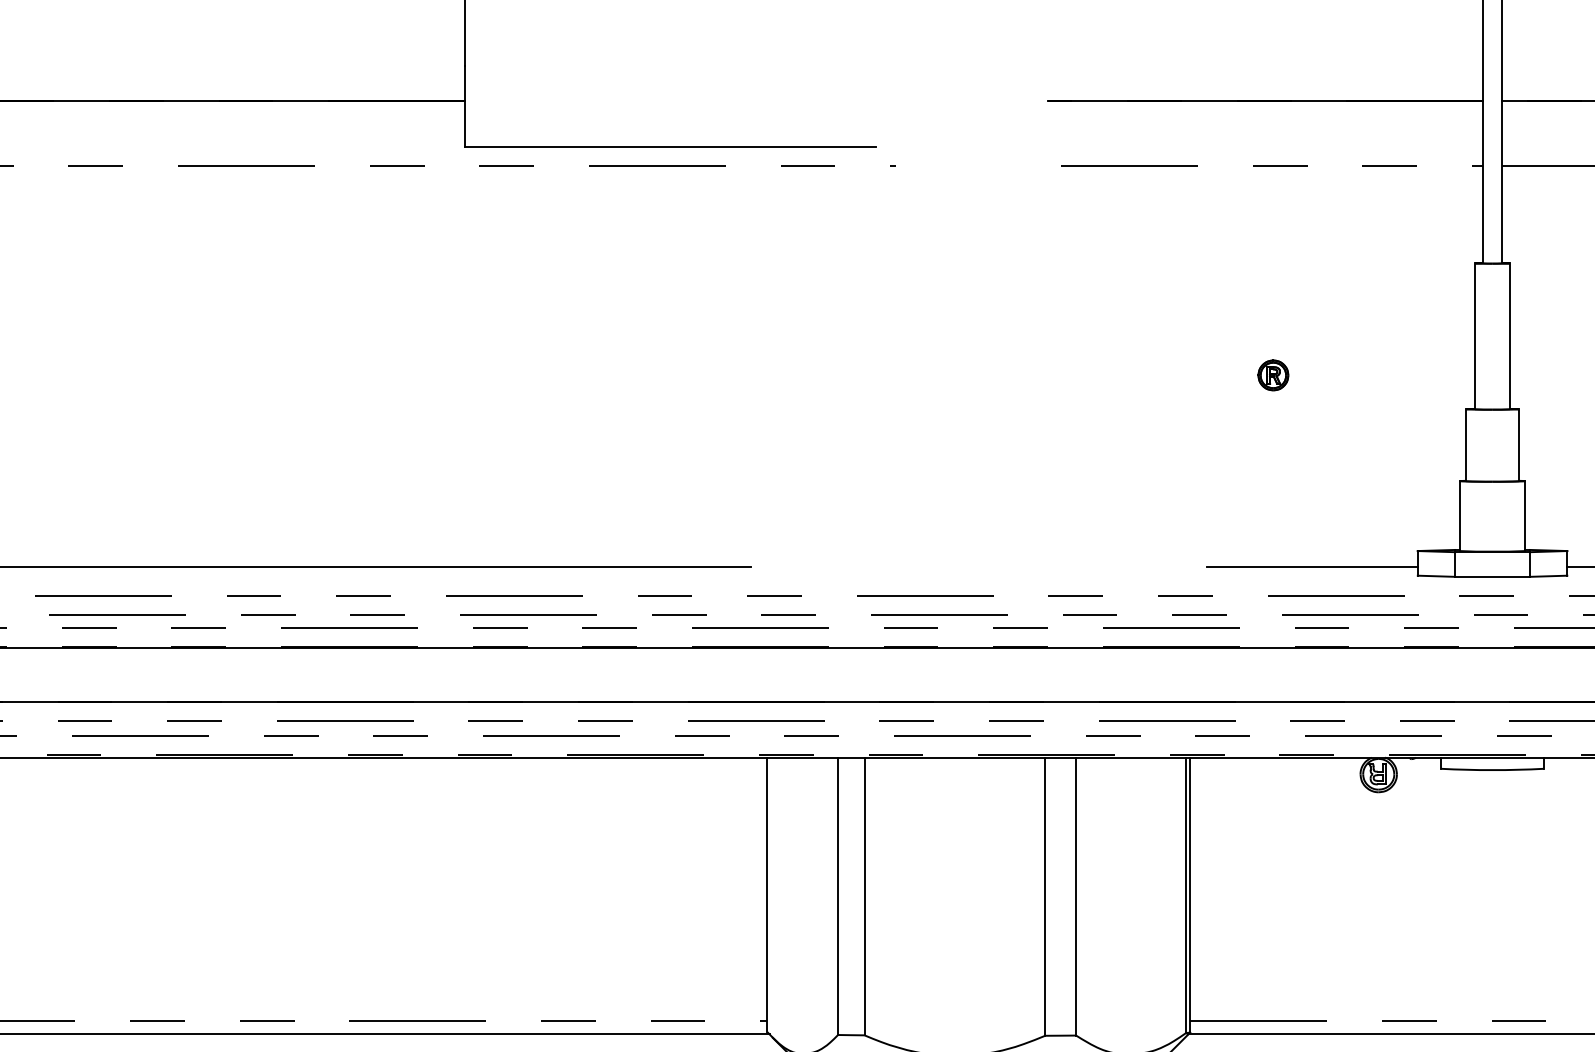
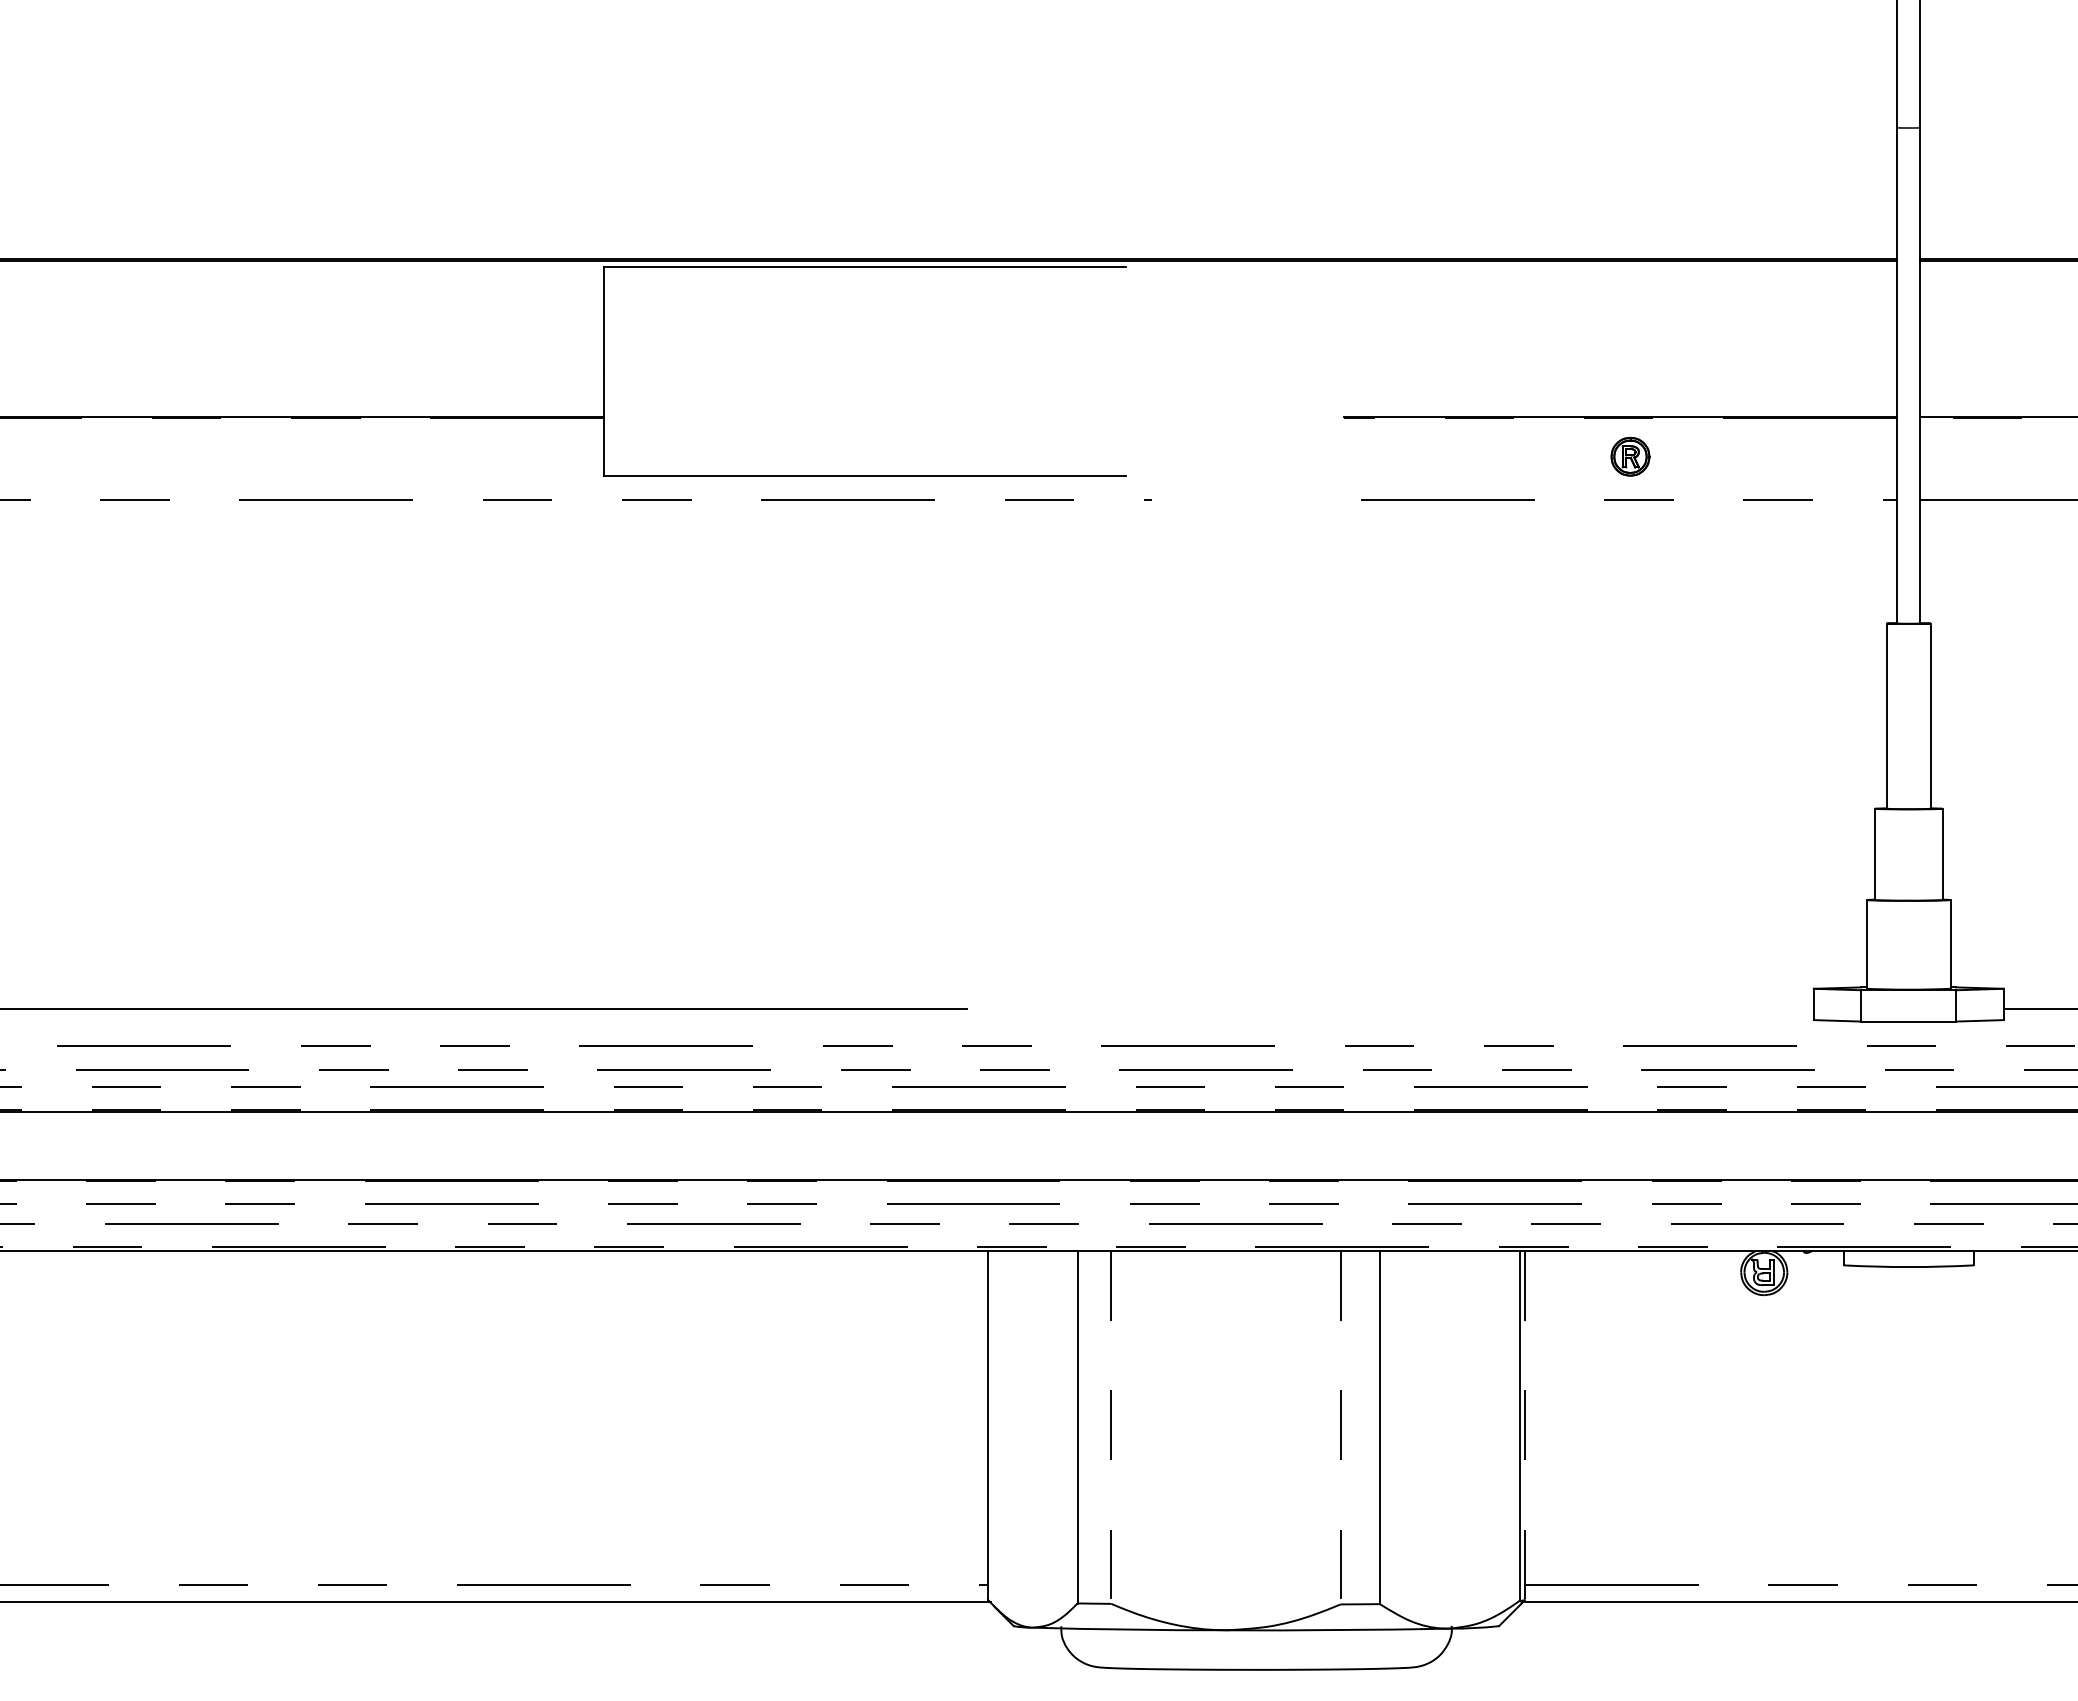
part: (1273, 375) -> (1630, 456), moved
line: (1312, 566) -> (1679, 1008), removed
line: (1189, 895) -> (1524, 1426), solid -> dashed
line: (1045, 896) -> (1340, 1427), solid -> dashed
line: (864, 897) -> (1111, 1428), solid -> dashed

